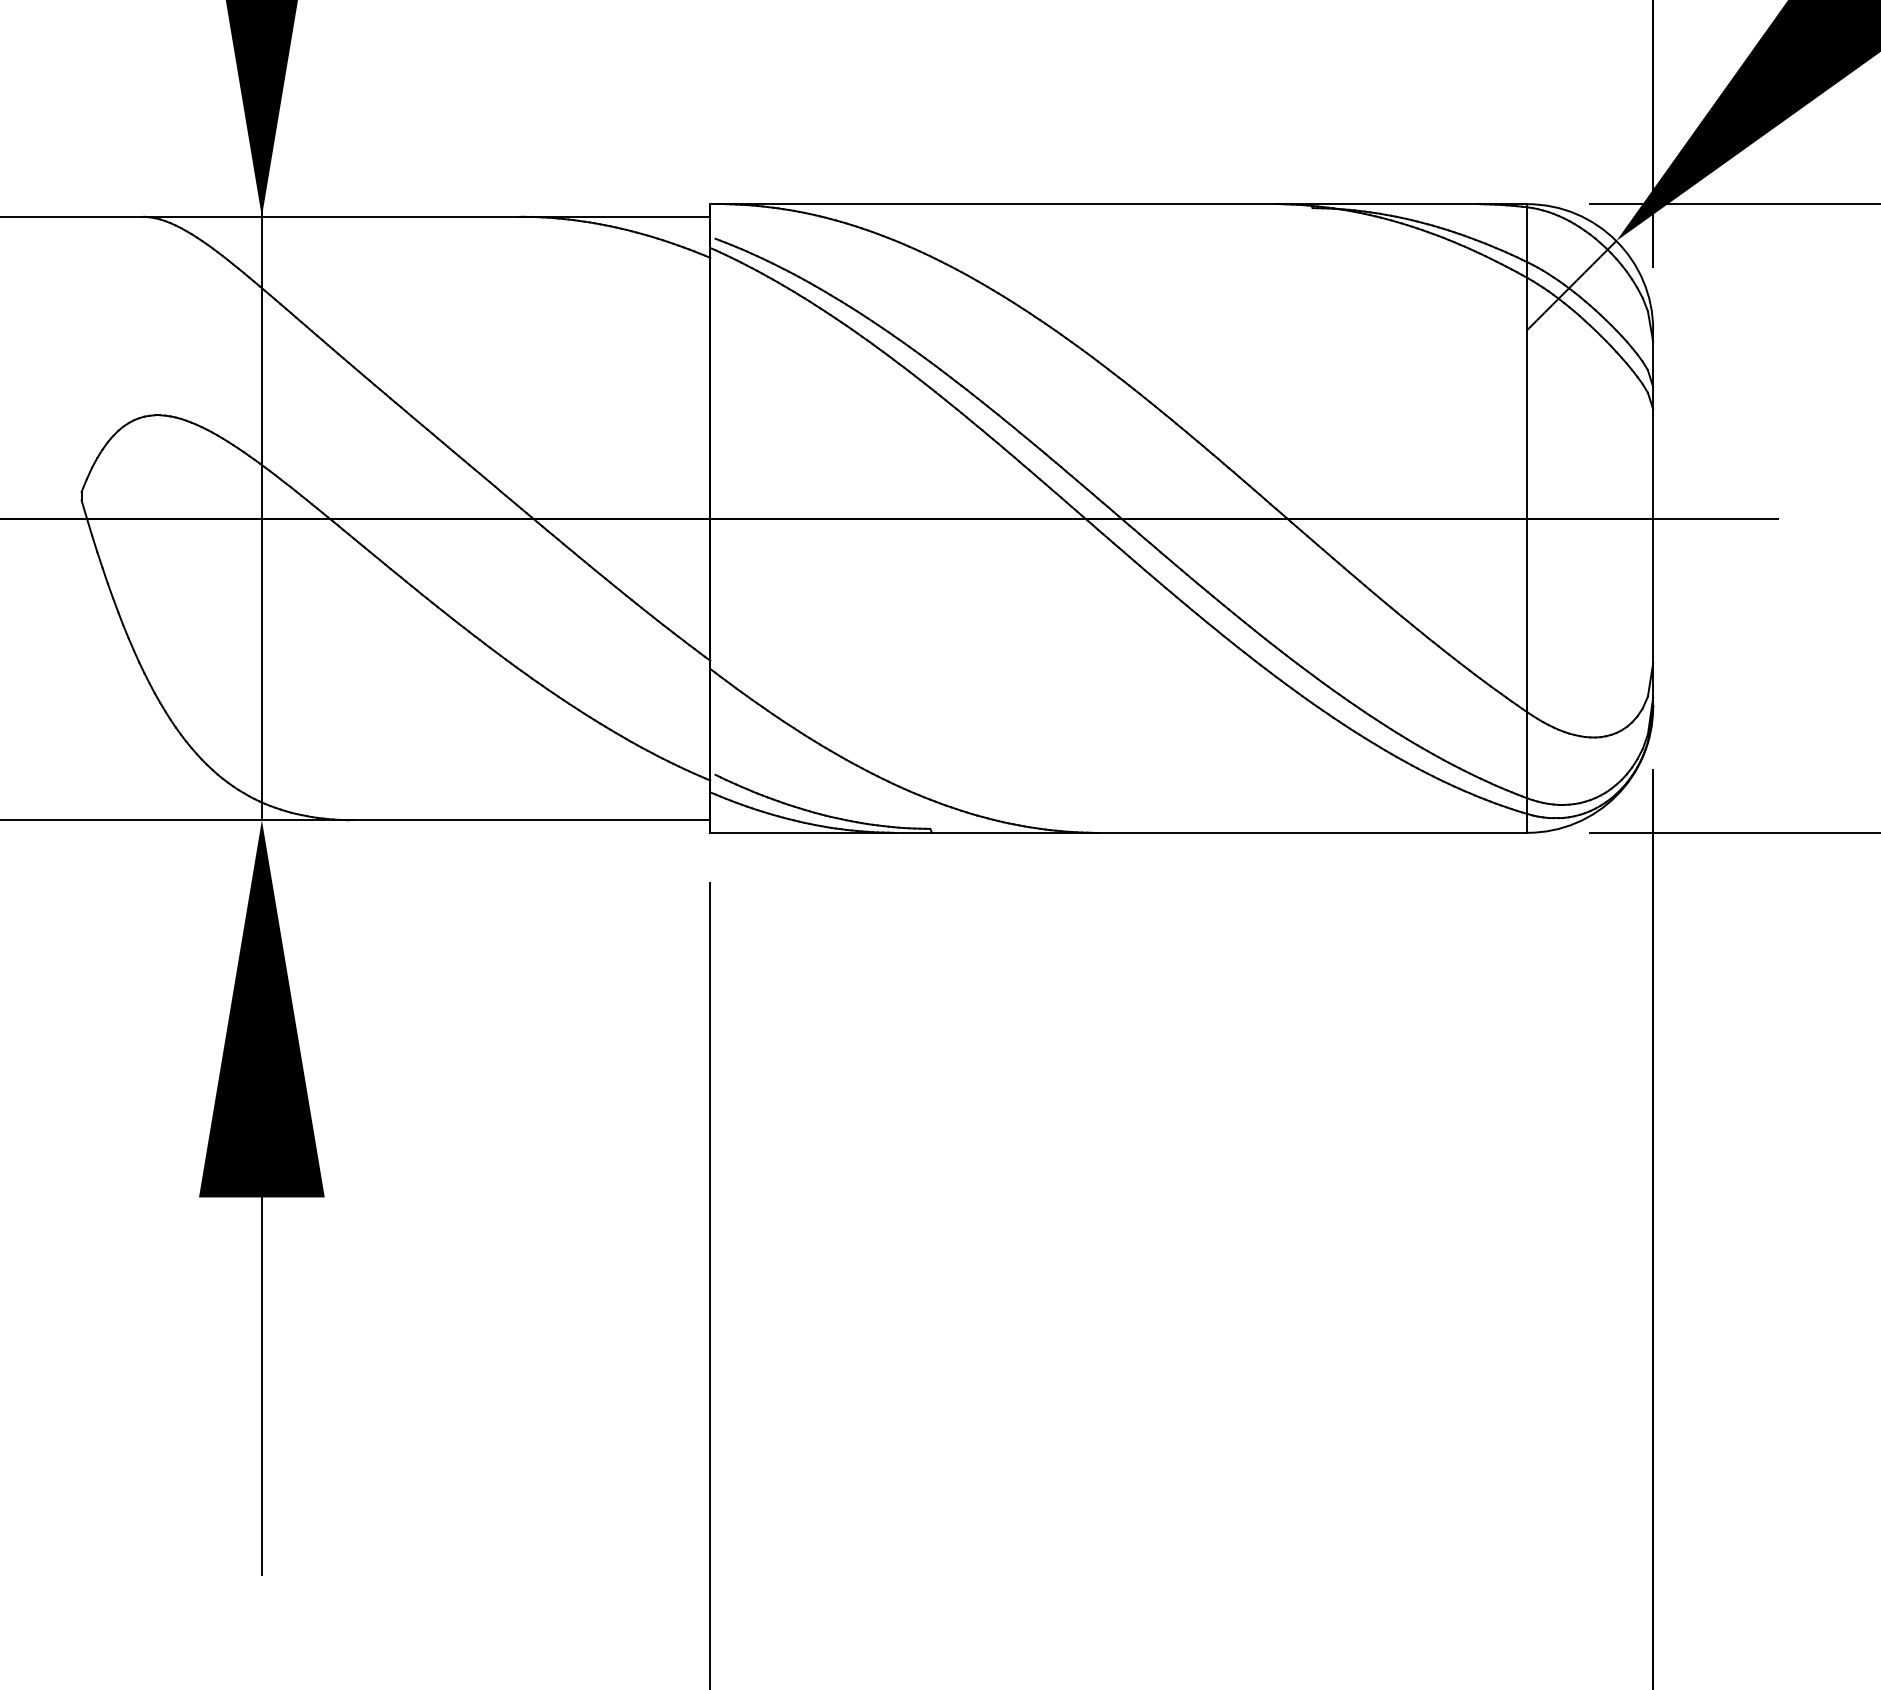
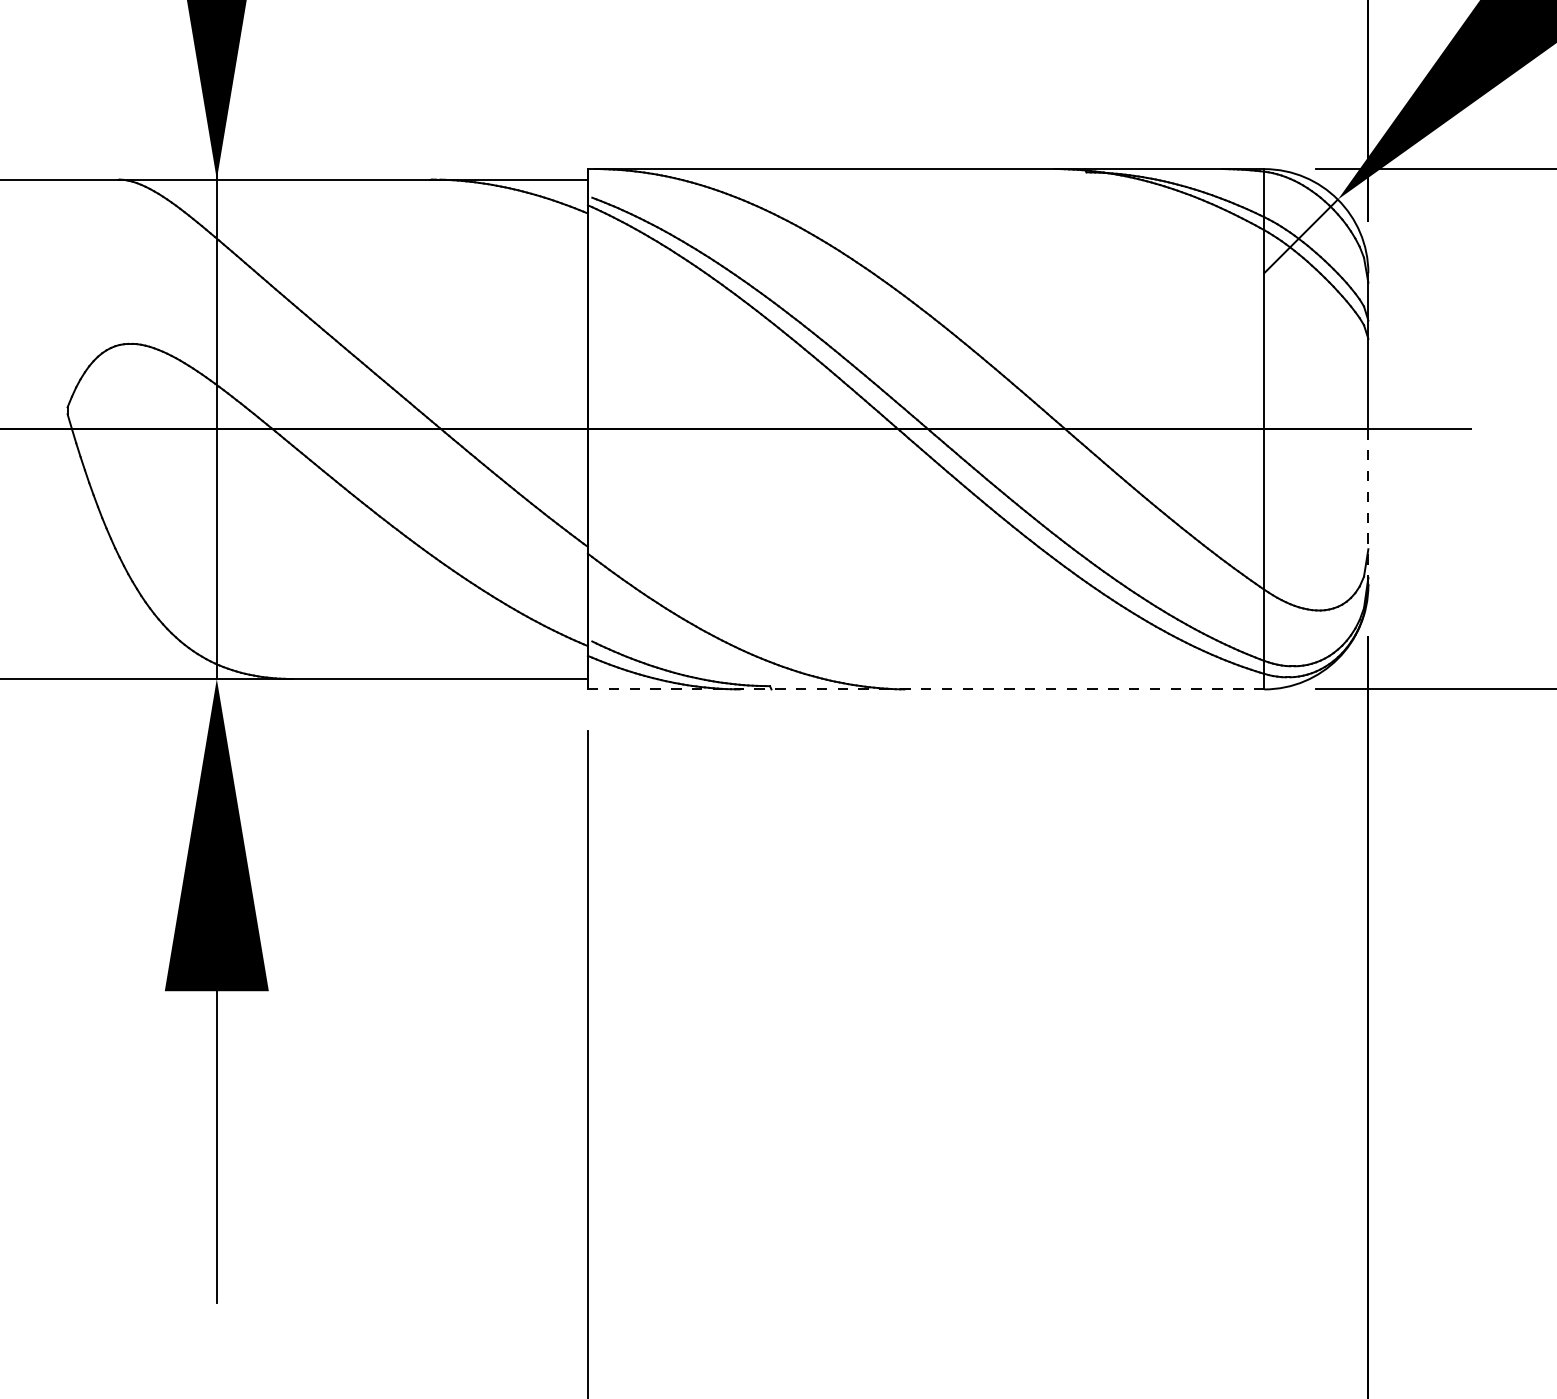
line: (1653, 611) -> (1368, 506), solid -> dashed
line: (1119, 832) -> (926, 689), solid -> dashed

